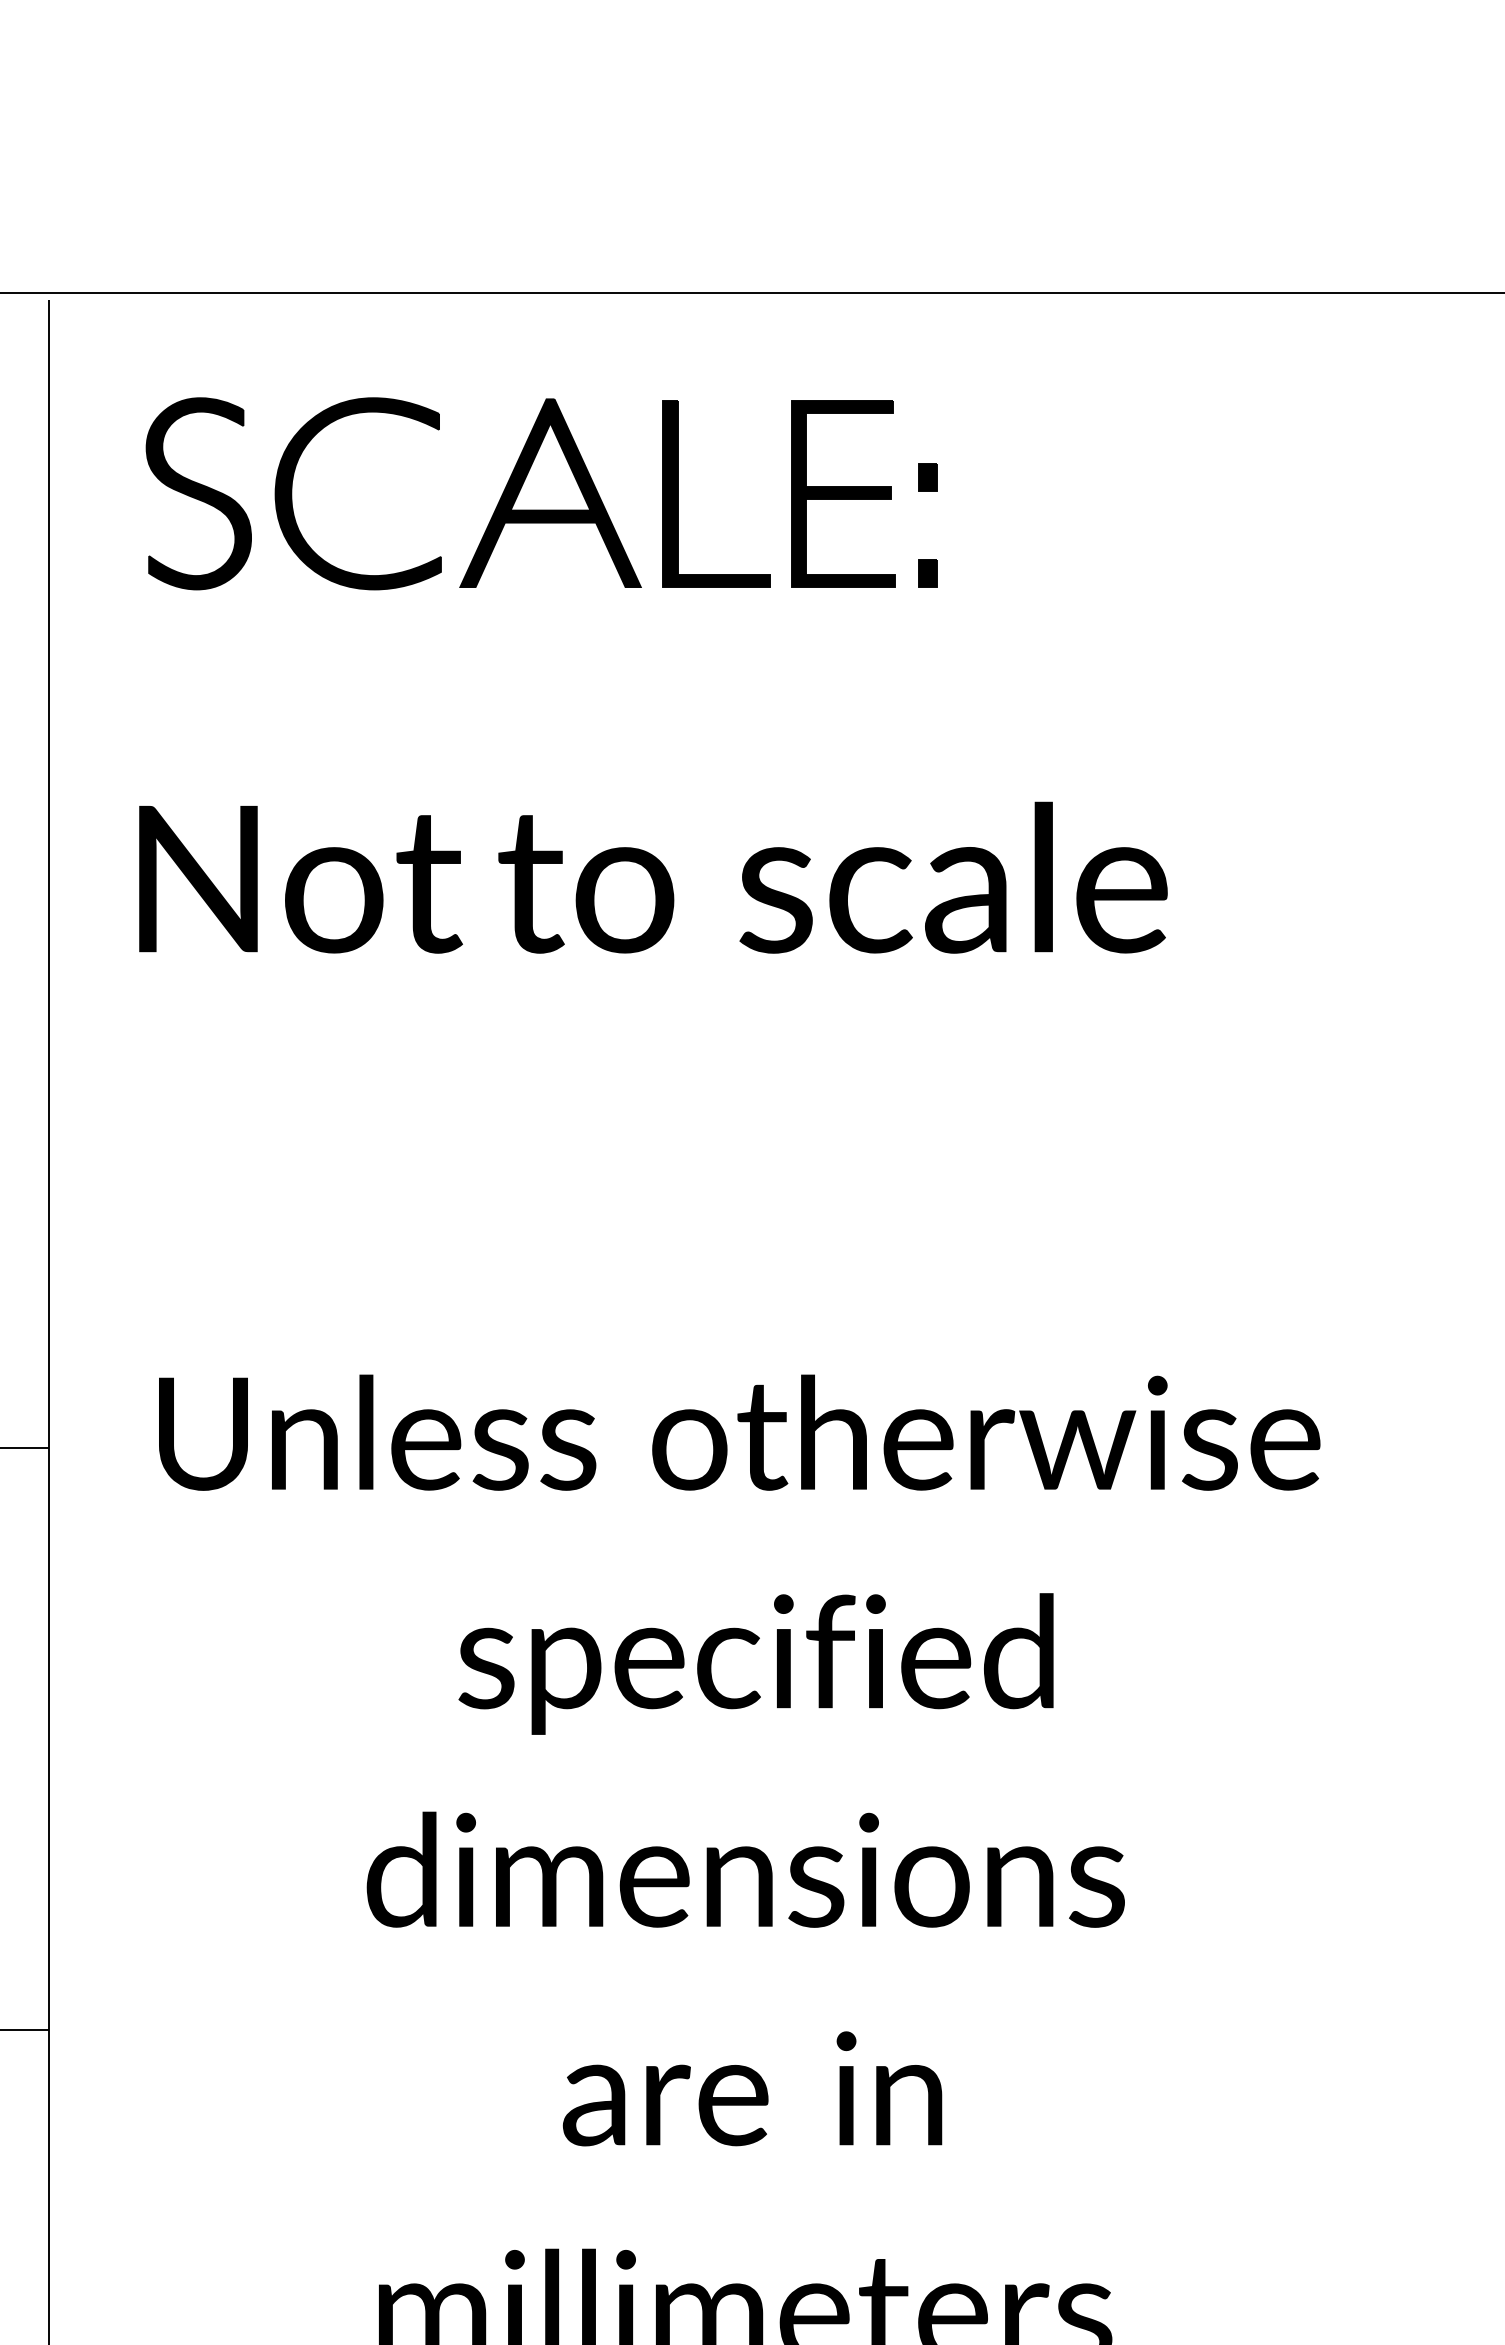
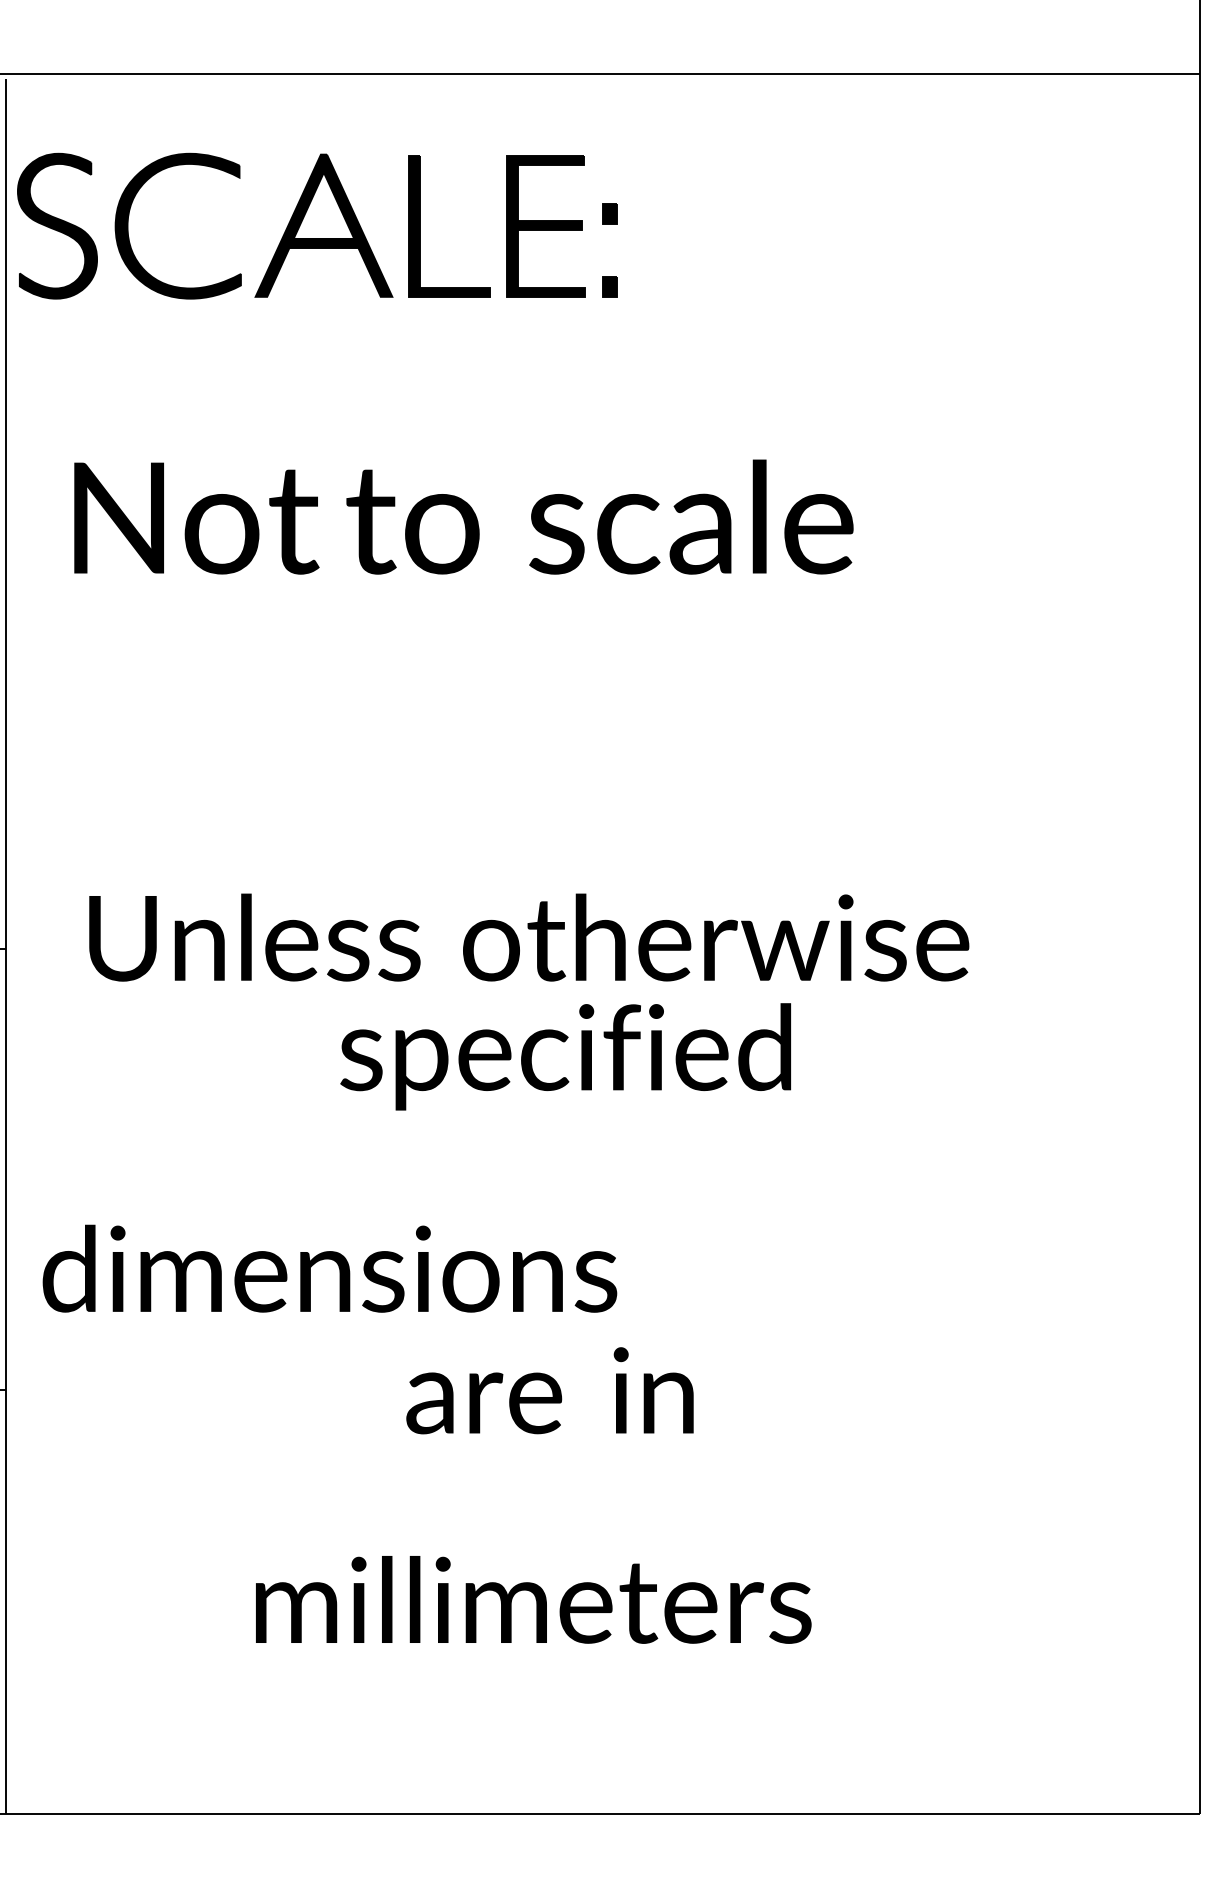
part: (542, 492) -> (317, 225), moved
text: (755, 1663) -> (565, 1056), moved
text: (745, 1869) -> (329, 1268), moved
text: (751, 2088) -> (549, 1390), moved

